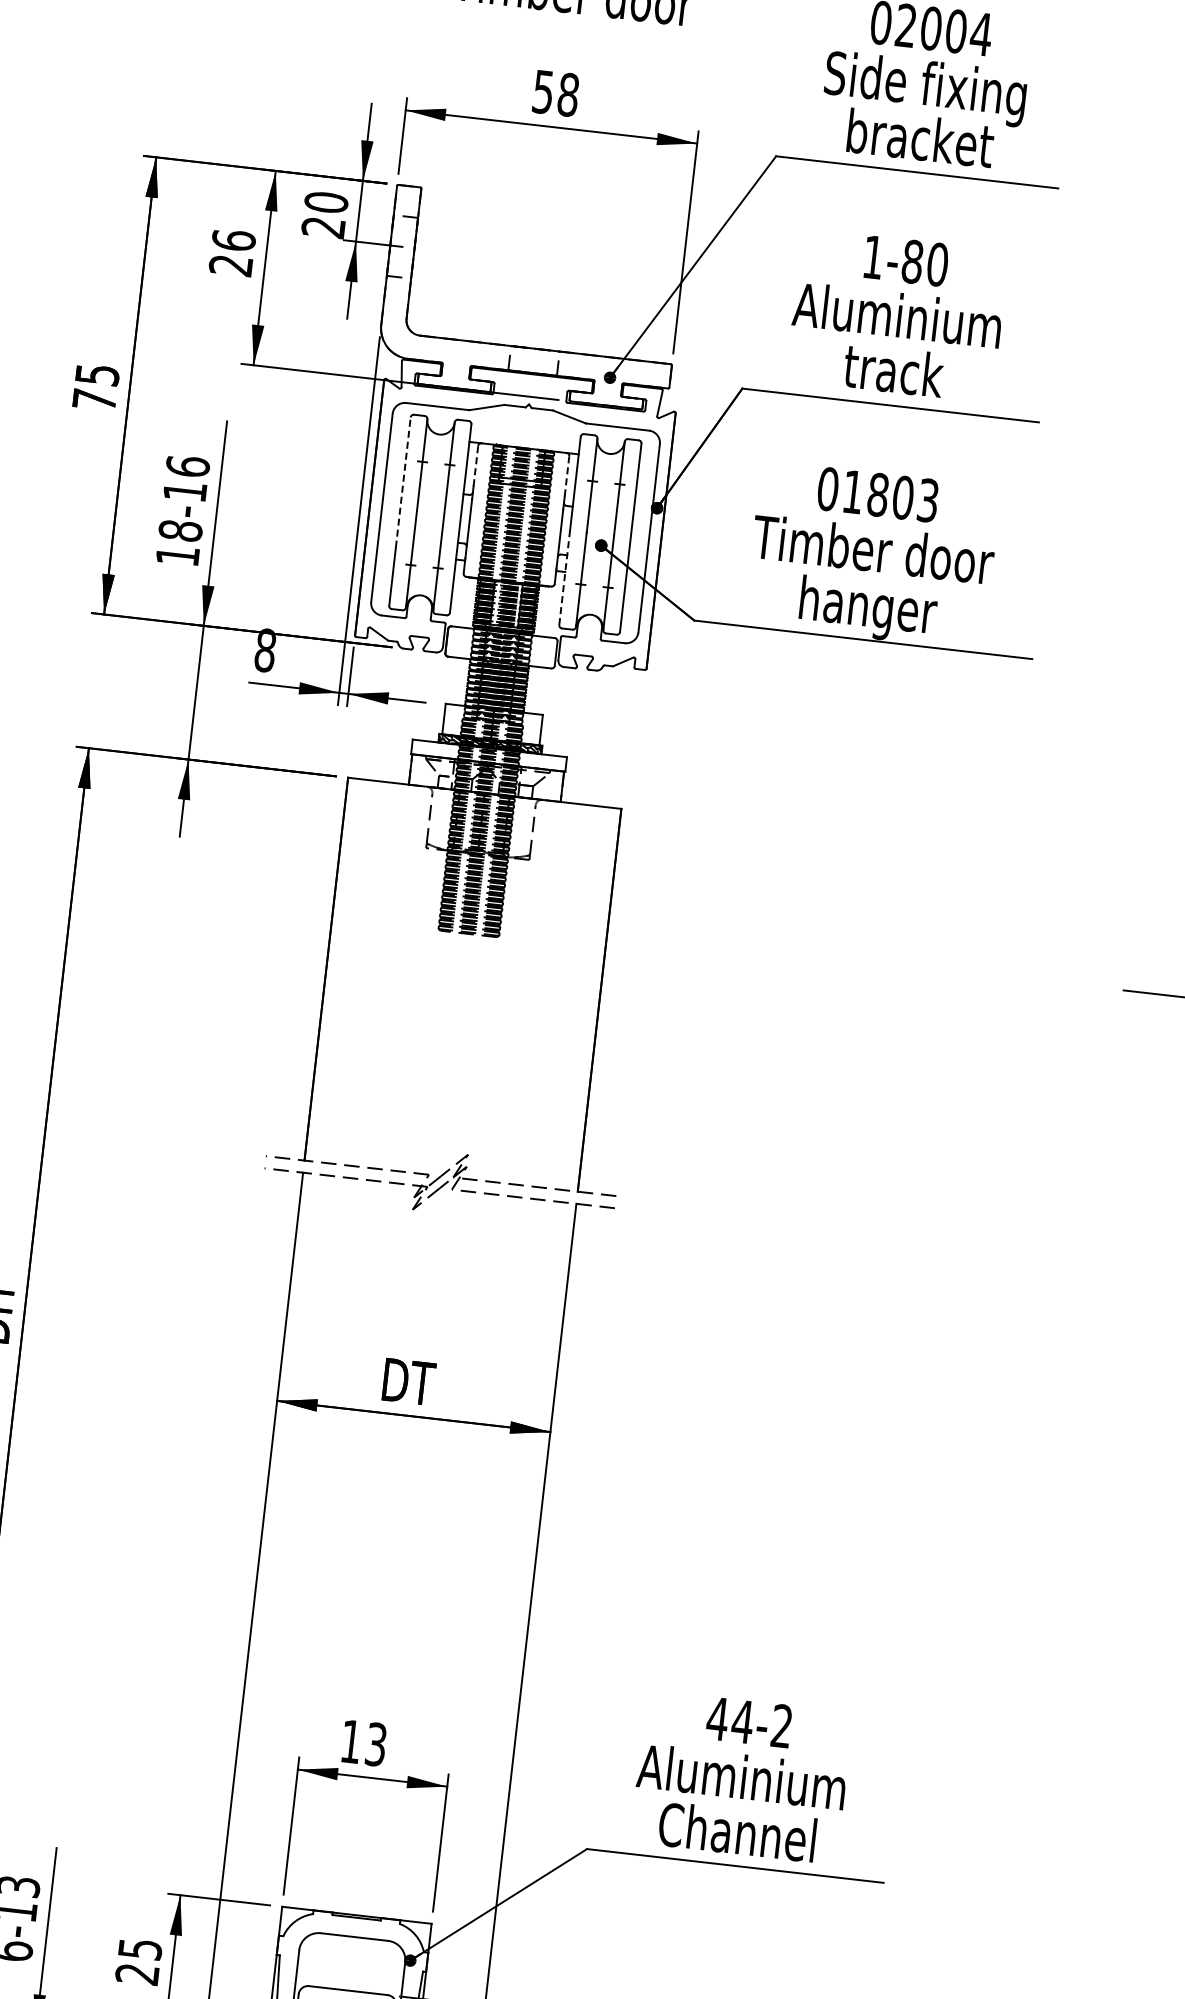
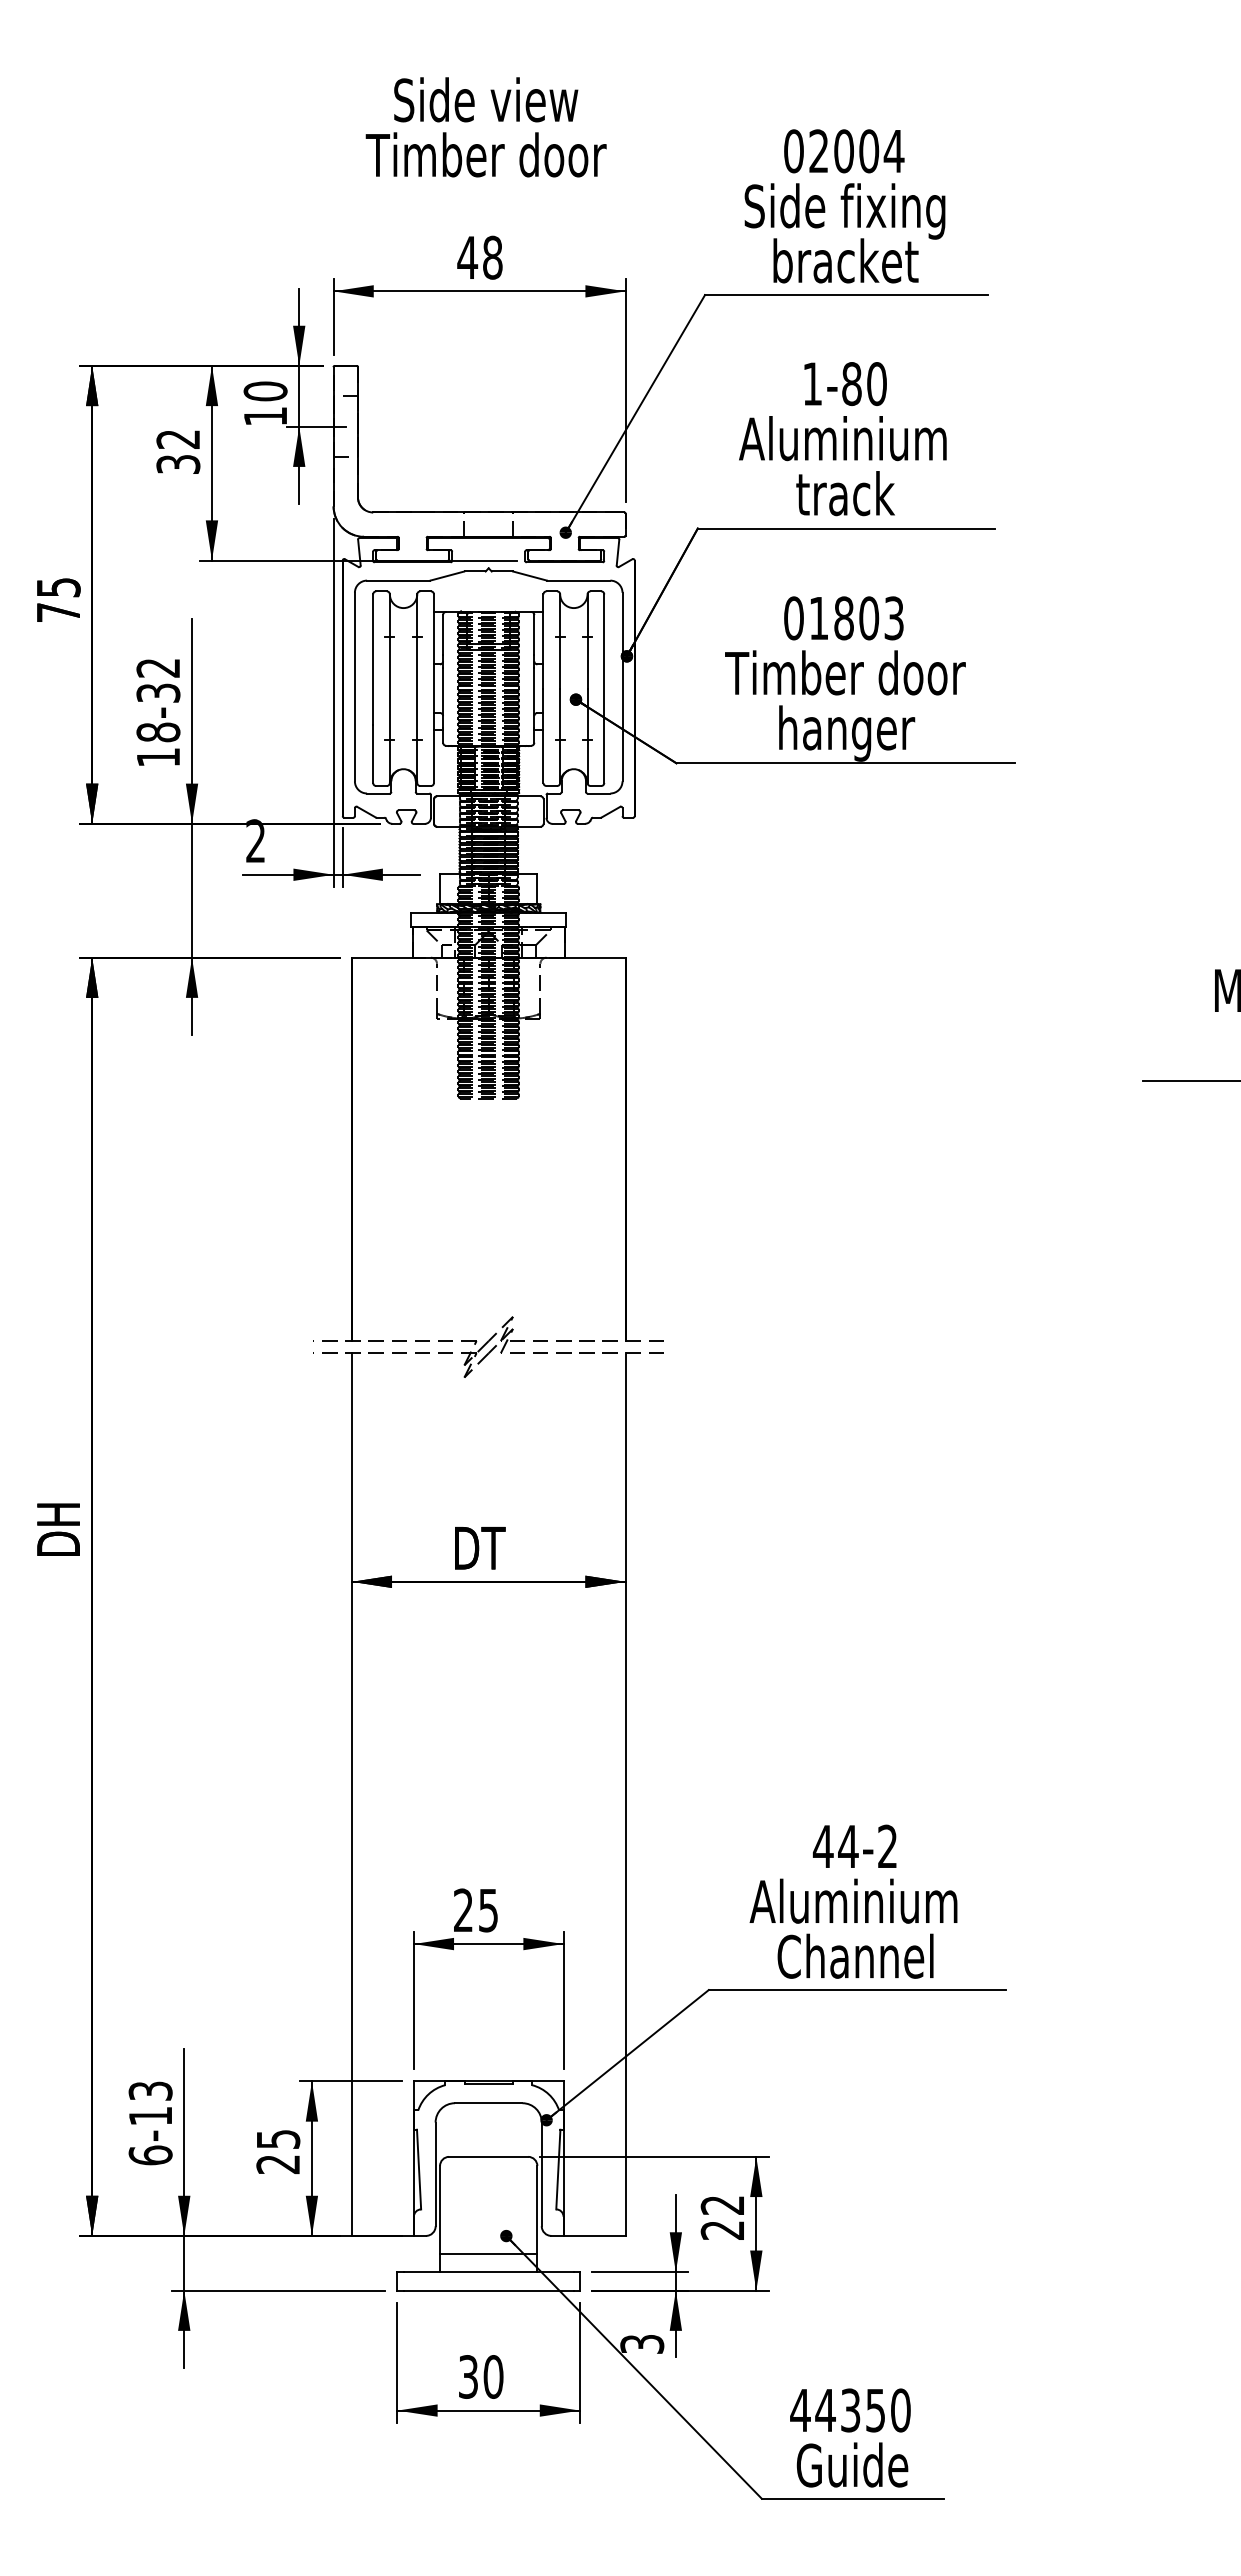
text: (543, 91) -> (467, 257), 58 -> 48
text: (322, 227) -> (264, 416), 20 -> 10
text: (232, 252) -> (178, 451), 26 -> 32
line: (476, 465) -> (443, 634), dashed -> solid
line: (567, 476) -> (534, 635), dashed -> solid
text: (186, 478) -> (158, 680), 18-16 -> 18-32
line: (403, 482) -> (373, 659), dashed -> solid
line: (564, 577) -> (543, 735), dashed -> solid
text: (265, 650) -> (255, 841), 8 -> 2
text: (363, 1742) -> (475, 1909), 13 -> 25

